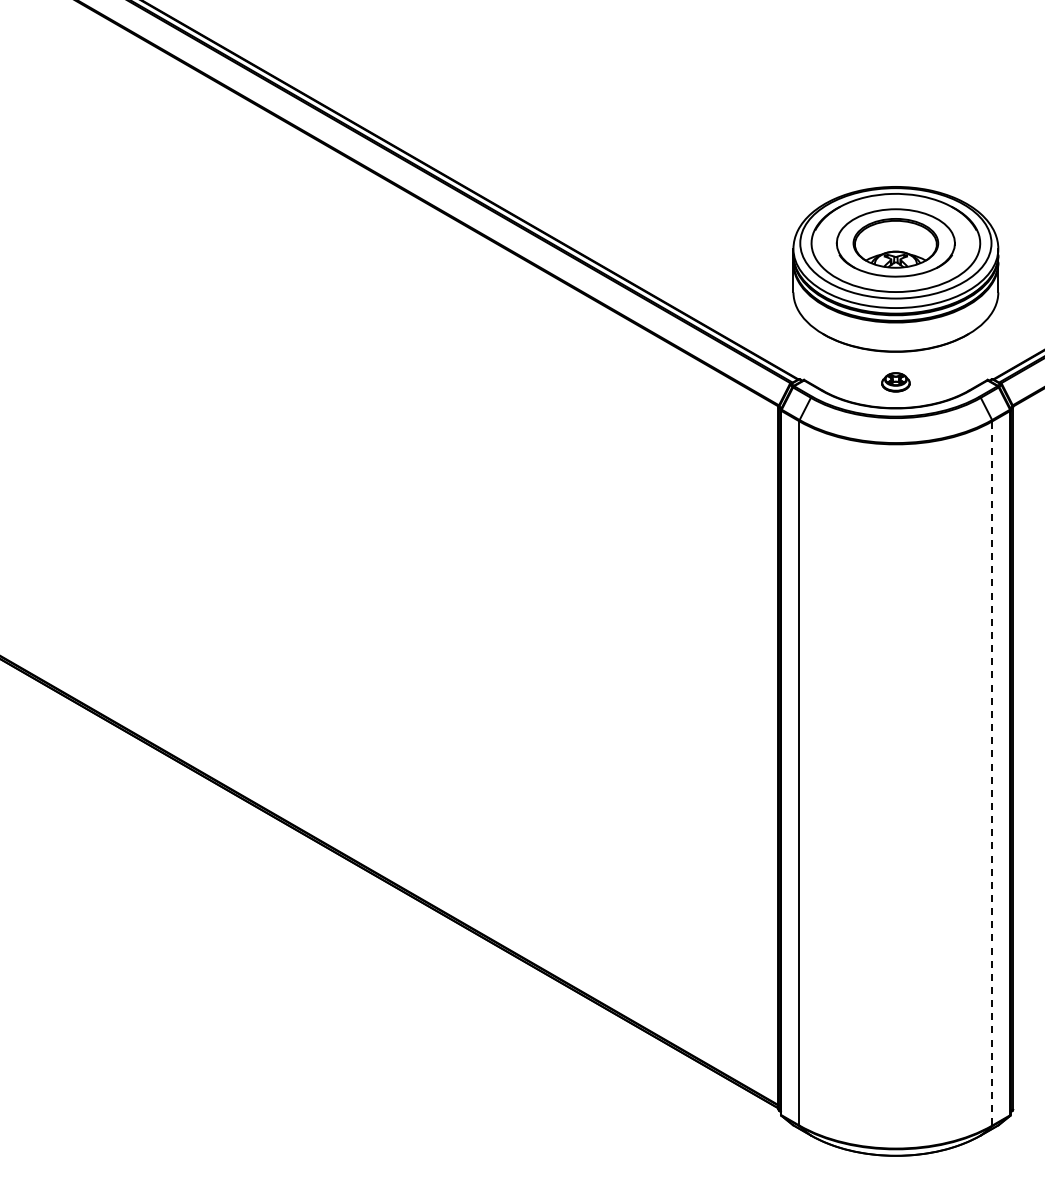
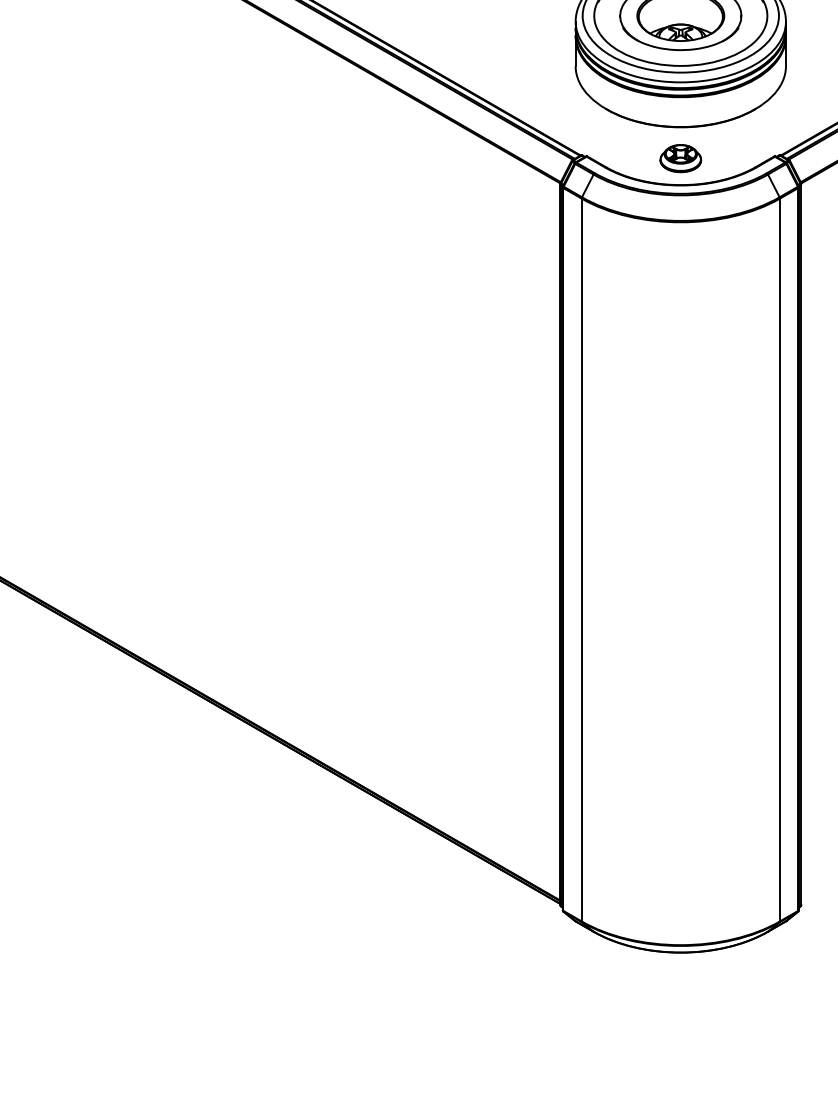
part: (895, 382) -> (680, 158), size x1.43
line: (992, 772) -> (779, 559), dashed -> solid

